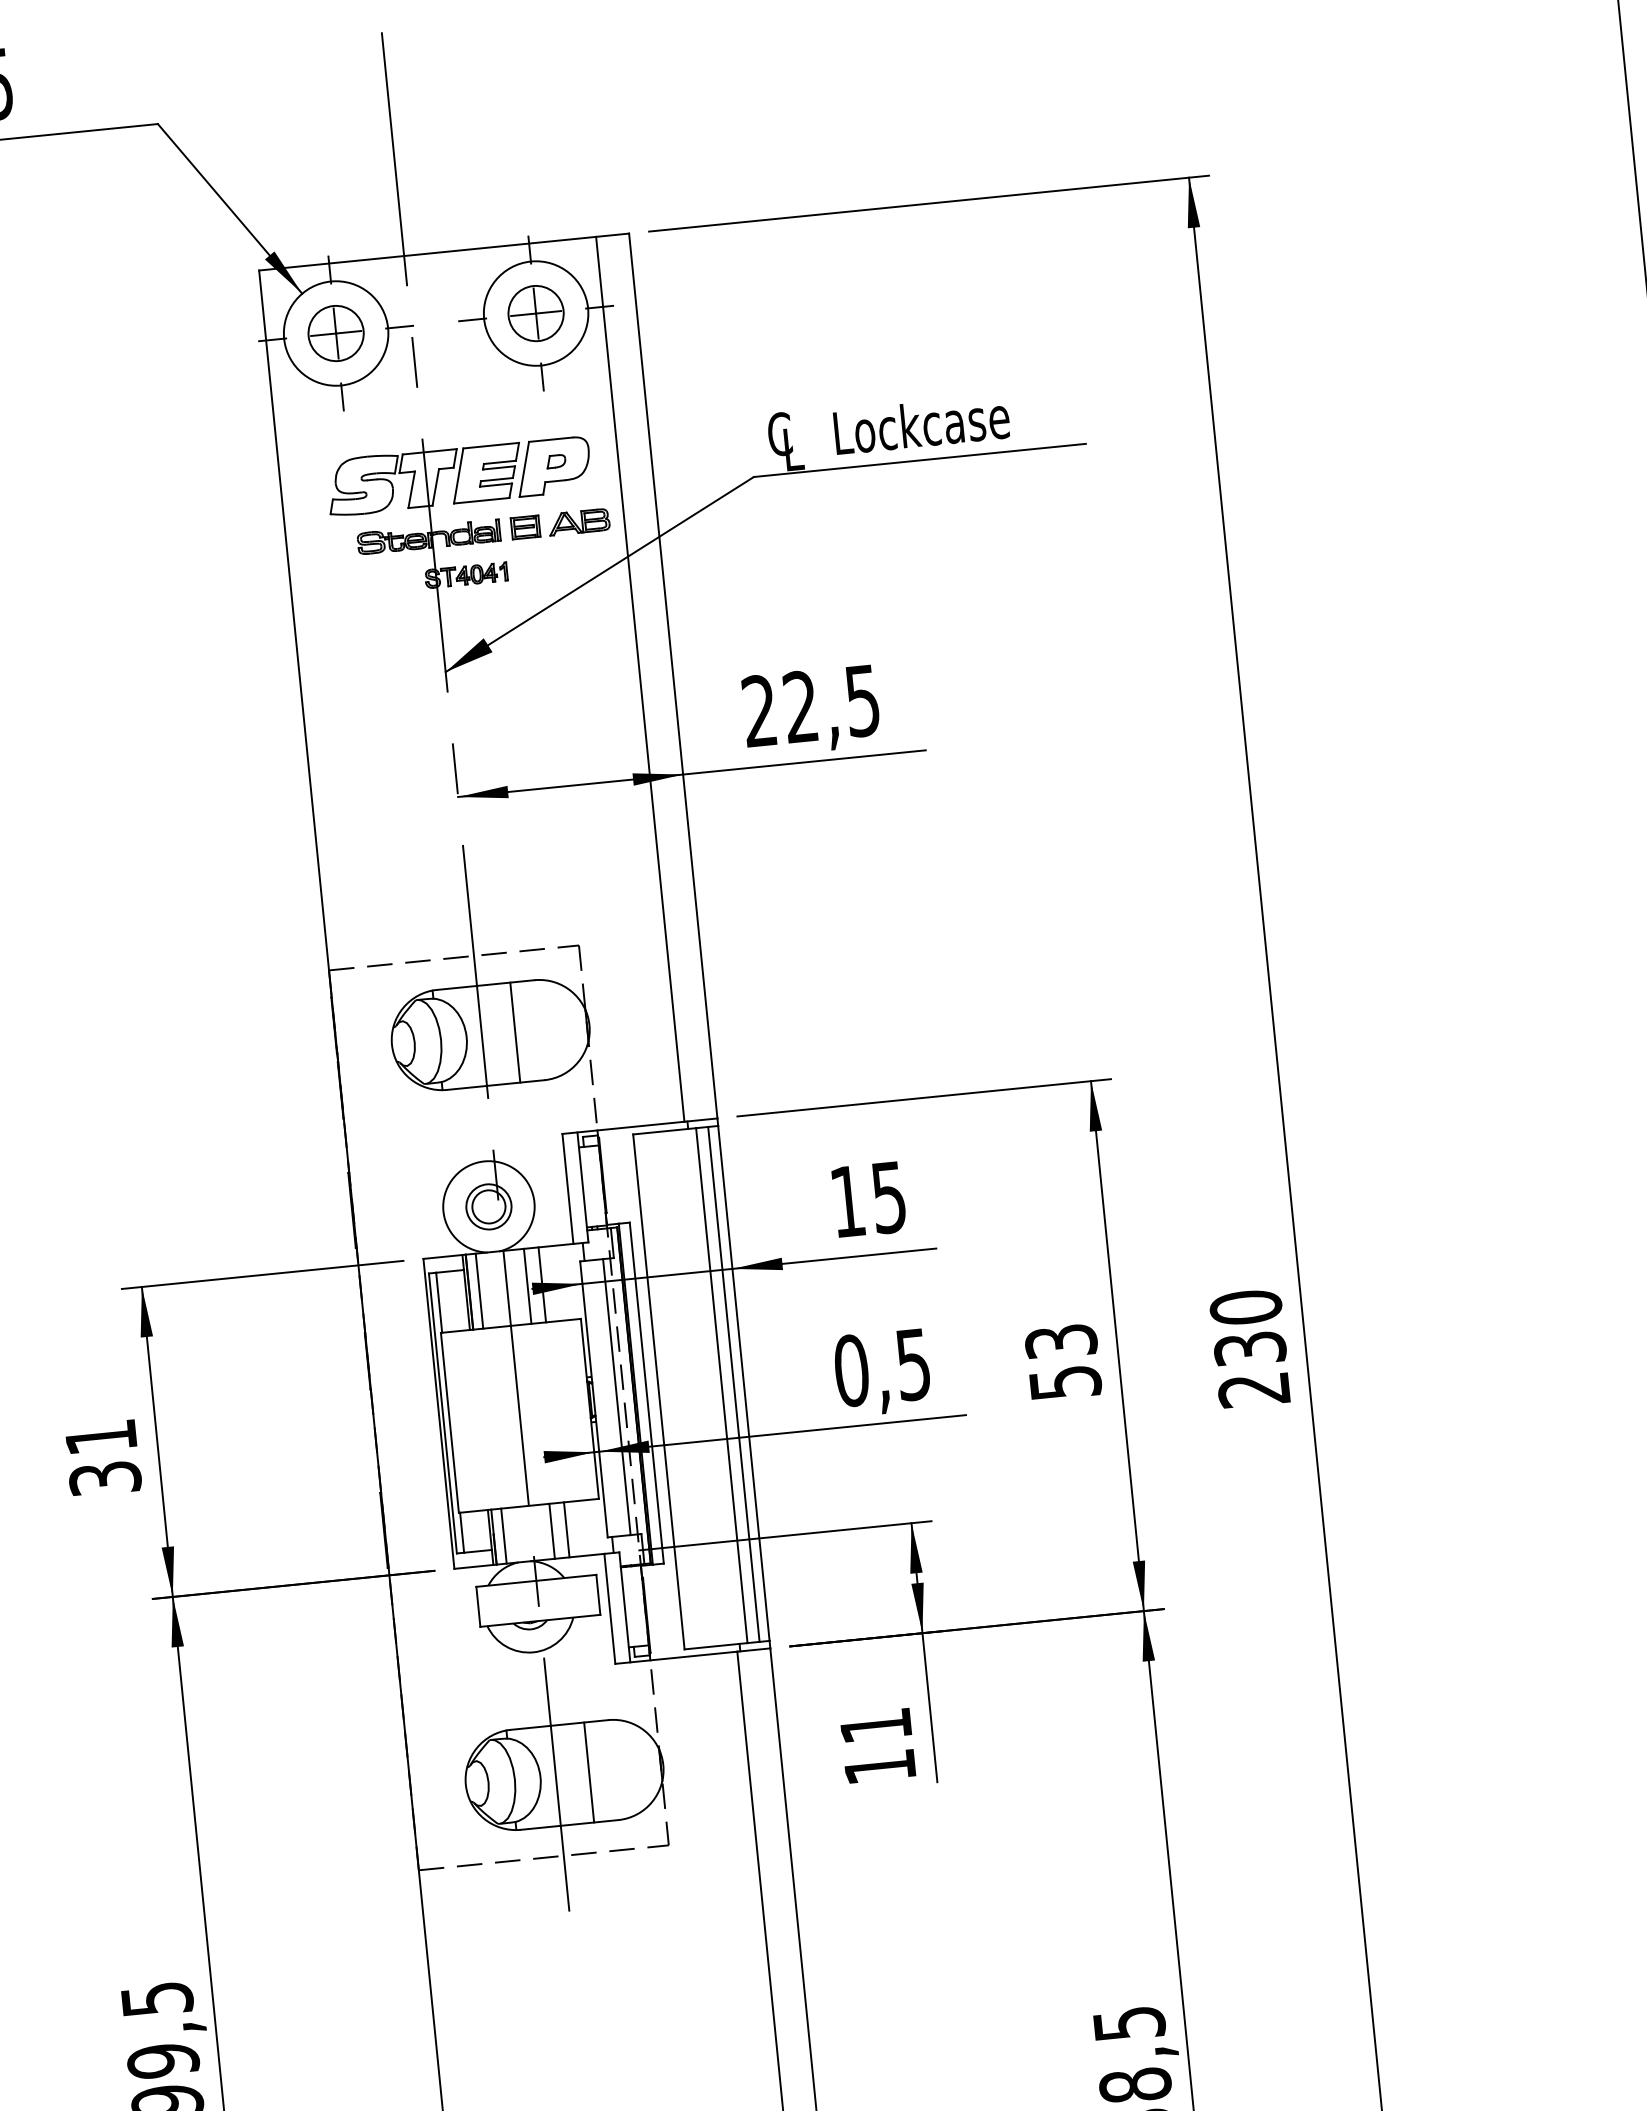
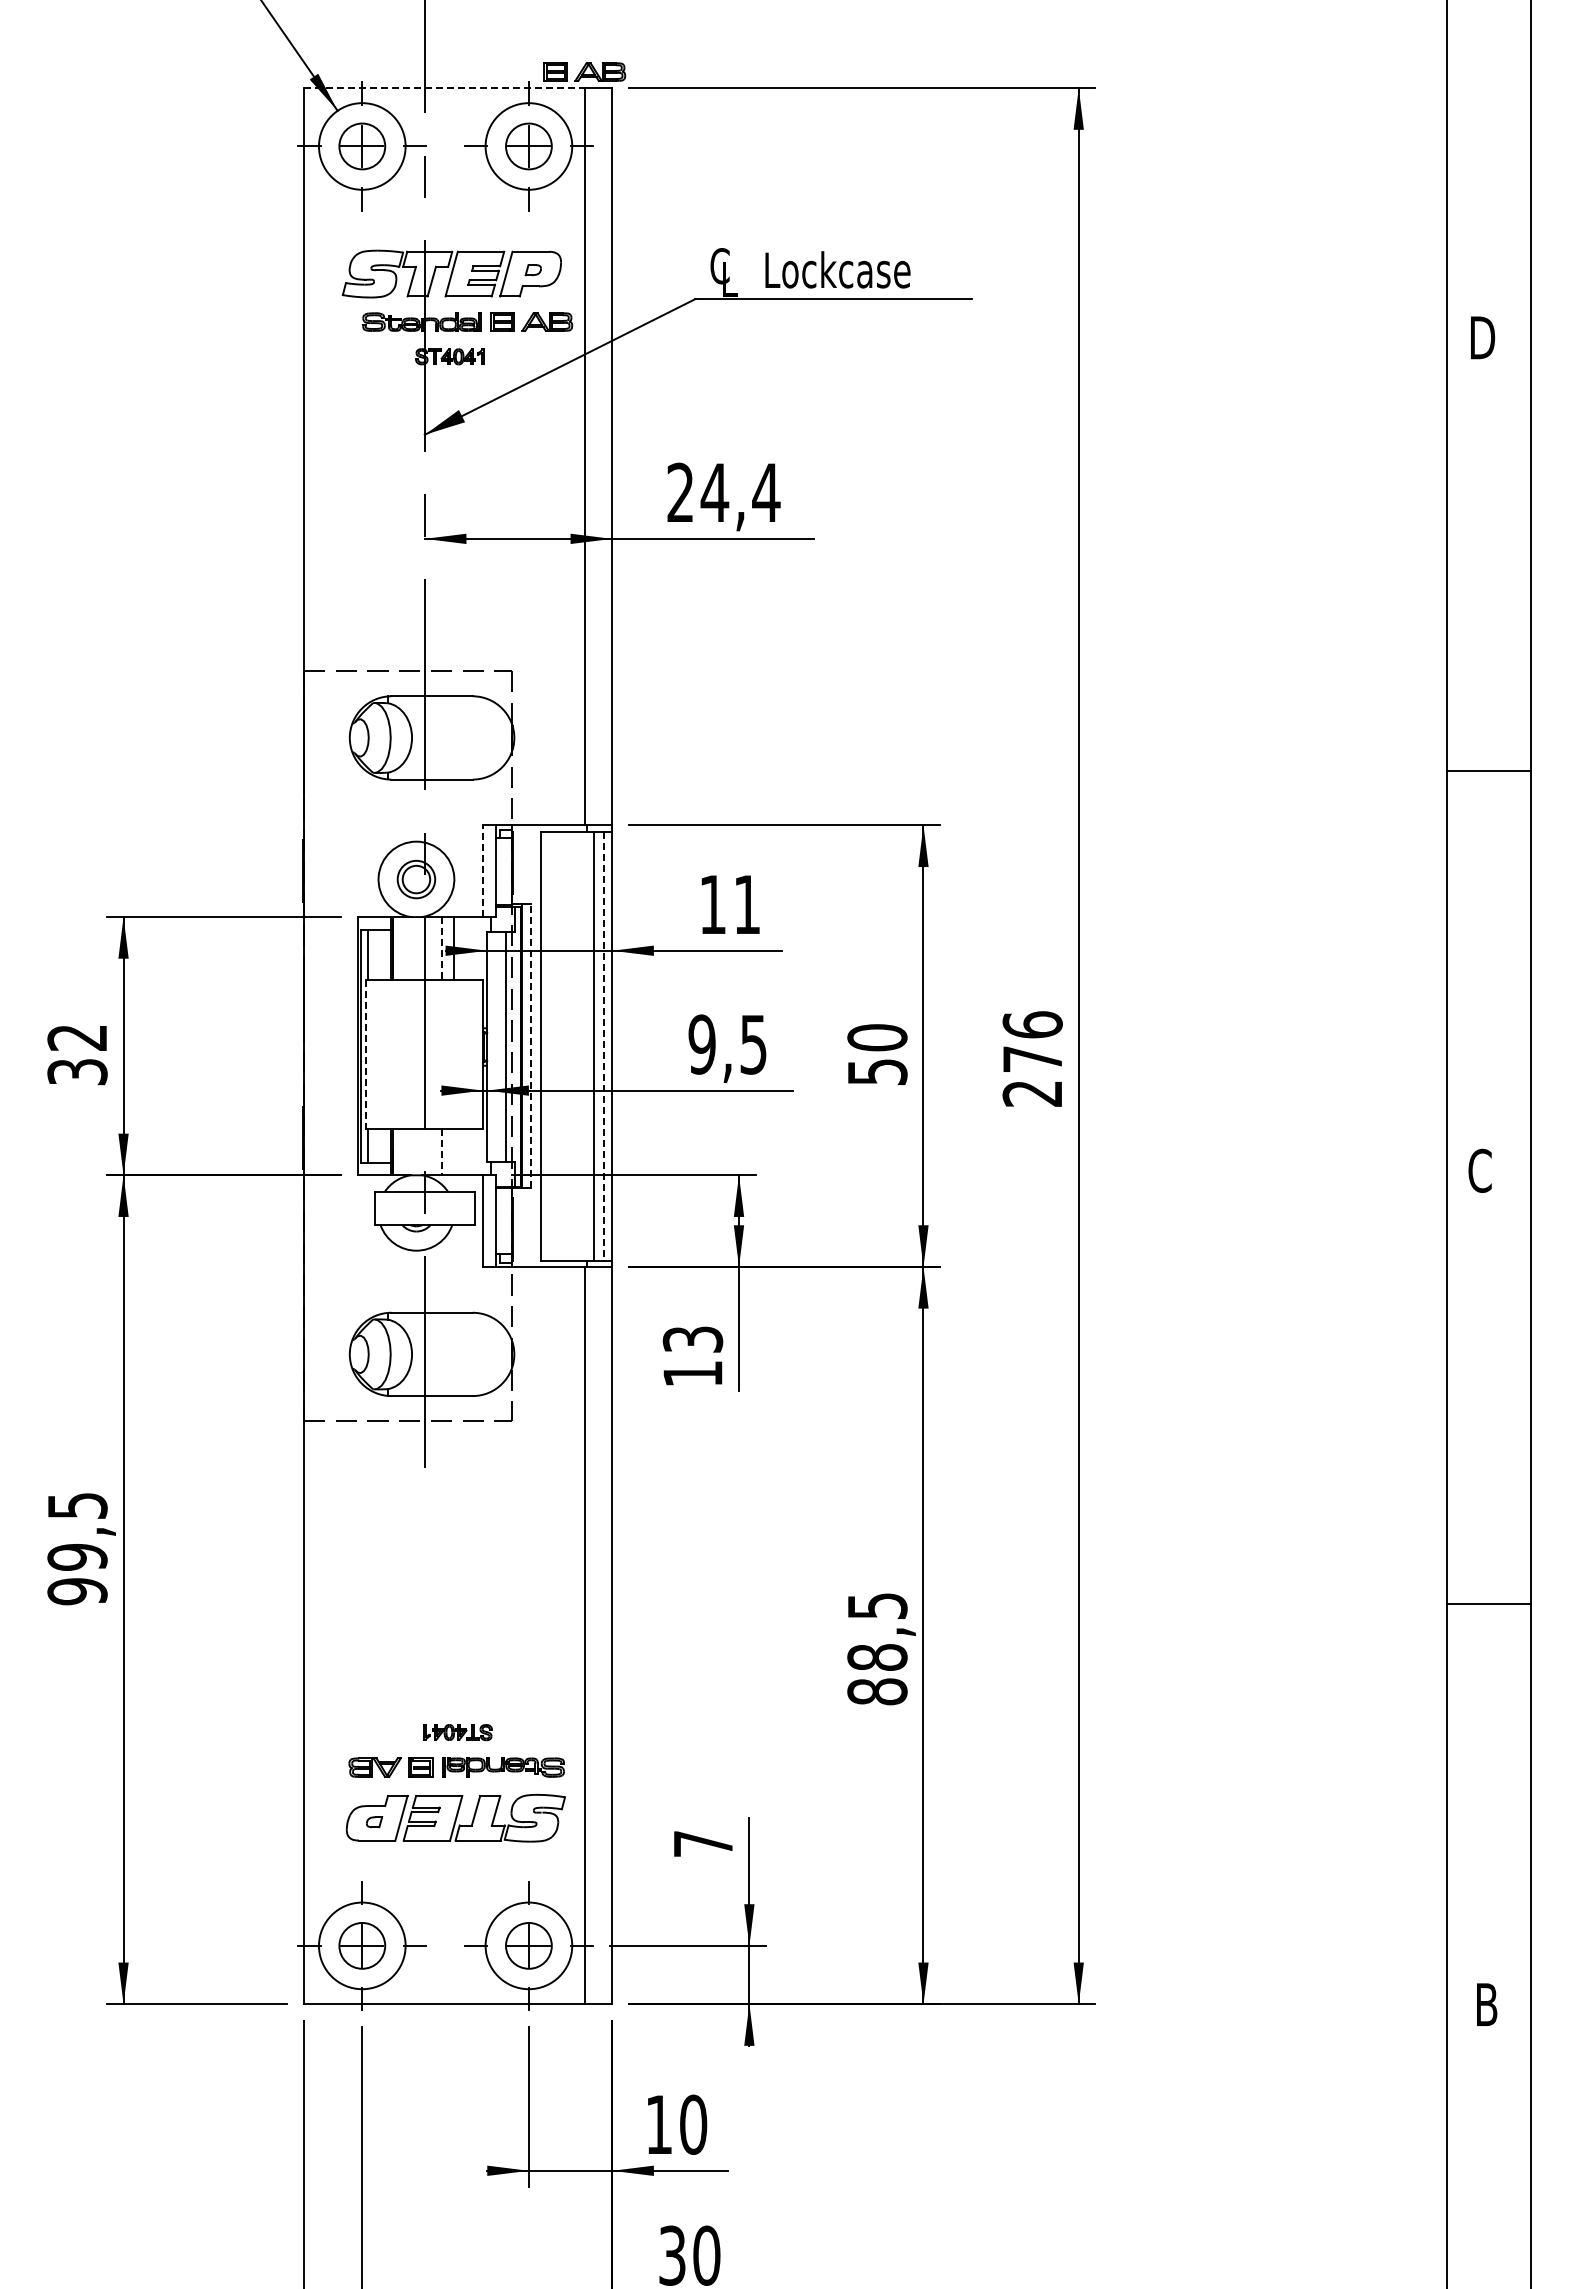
part: (593, 216) -> (584, 71), added
line: (427, 254) -> (444, 88), solid -> dashed
text: (831, 703) -> (740, 492), 22,5 -> 24,4
line: (515, 1032) -> (452, 737), removed
line: (568, 1189) -> (483, 871), solid -> dashed
text: (888, 1197) -> (746, 904), 15 -> 11
line: (527, 1286) -> (441, 948), solid -> dashed
line: (479, 1291) -> (401, 948), removed
text: (1247, 1327) -> (1032, 1041), 230 -> 276
text: (1061, 1341) -> (877, 1037), 53 -> 50
text: (850, 1370) -> (701, 1044), 0,5 -> 9,5
line: (733, 1384) -> (603, 1046), solid -> dashed
line: (646, 1392) -> (531, 1045), solid -> dashed
line: (449, 1422) -> (366, 1054), solid -> dashed
text: (99, 1437) -> (76, 1037), 31 -> 32
line: (567, 1529) -> (454, 1152), removed
line: (551, 1531) -> (441, 1152), solid -> dashed
line: (503, 1536) -> (401, 1152), removed
text: (875, 1725) -> (692, 1339), 11 -> 13
line: (589, 1772) -> (452, 1354), removed

